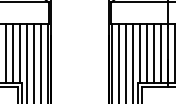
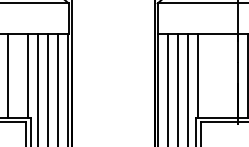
line: (12, 53) -> (17, 75), removed
line: (147, 53) -> (208, 75), removed
line: (154, 53) -> (218, 75), removed
line: (161, 53) -> (228, 75), removed

